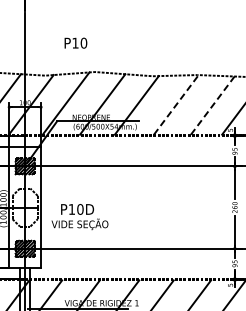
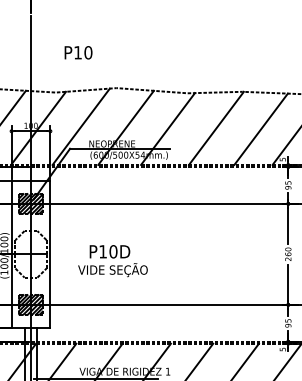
text: (75, 42) -> (78, 51), moved
line: (176, 104) -> (216, 127), dashed -> solid
line: (213, 105) -> (261, 129), dashed -> solid
text: (79, 217) -> (112, 261), moved

